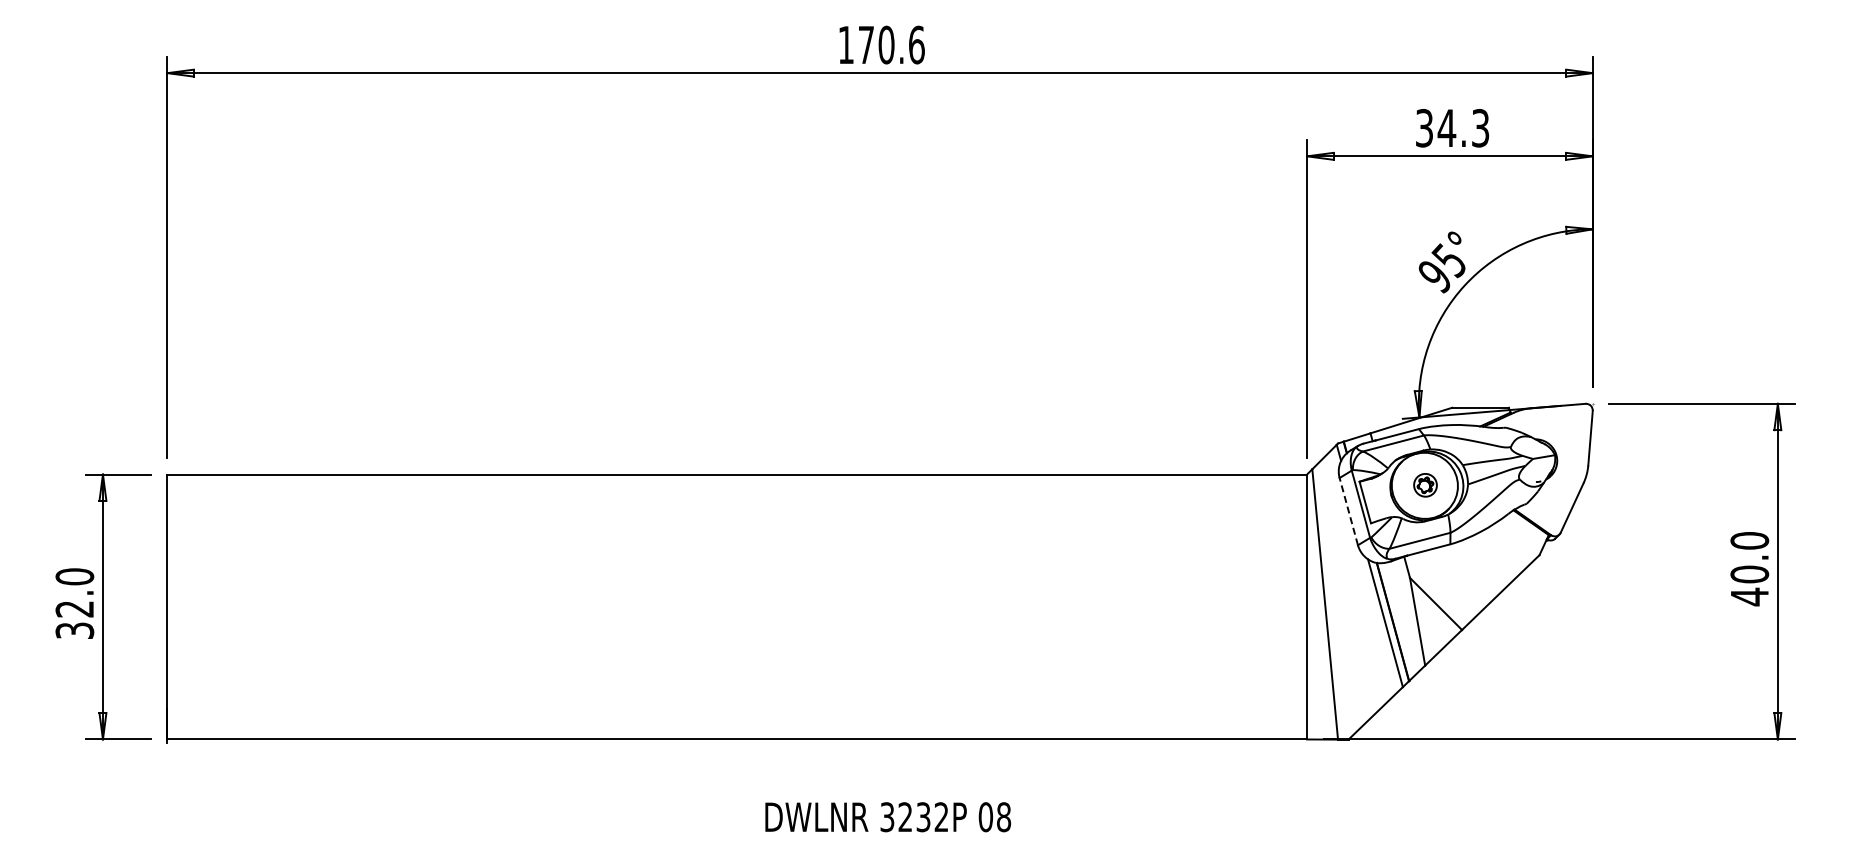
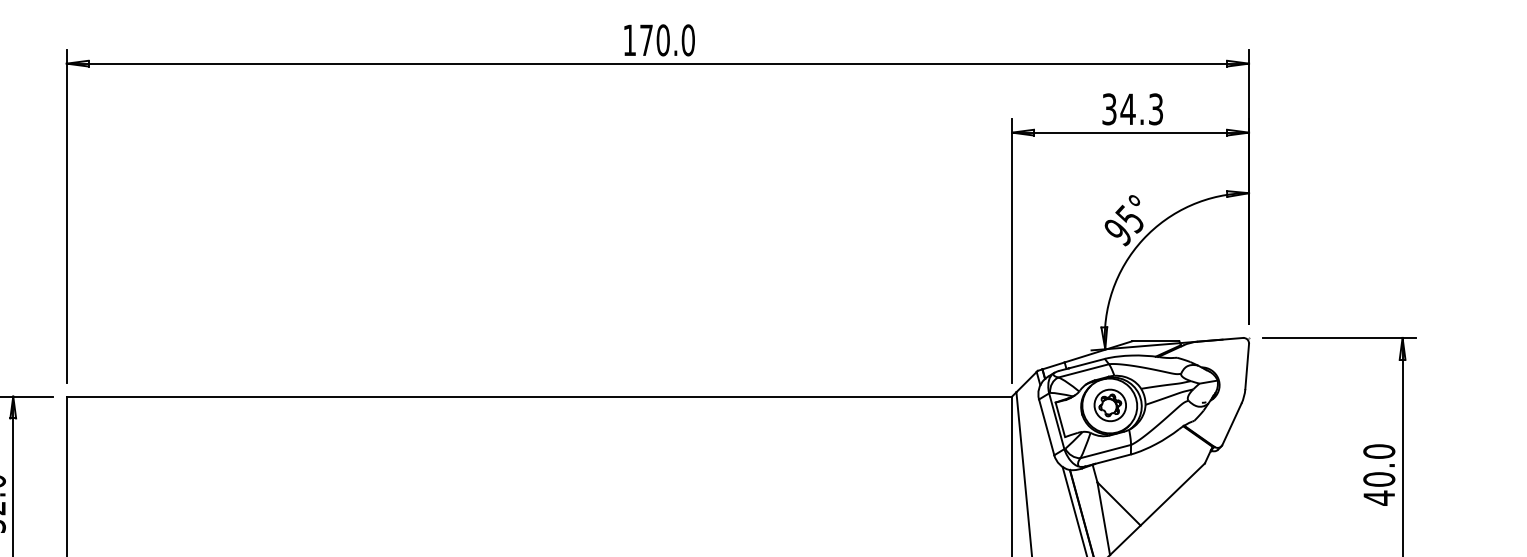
text: (916, 44) -> (688, 39), 170.6 -> 170.0
part: (1425, 485) -> (1110, 405), size x1.67
line: (1348, 511) -> (1046, 427), dashed -> solid

